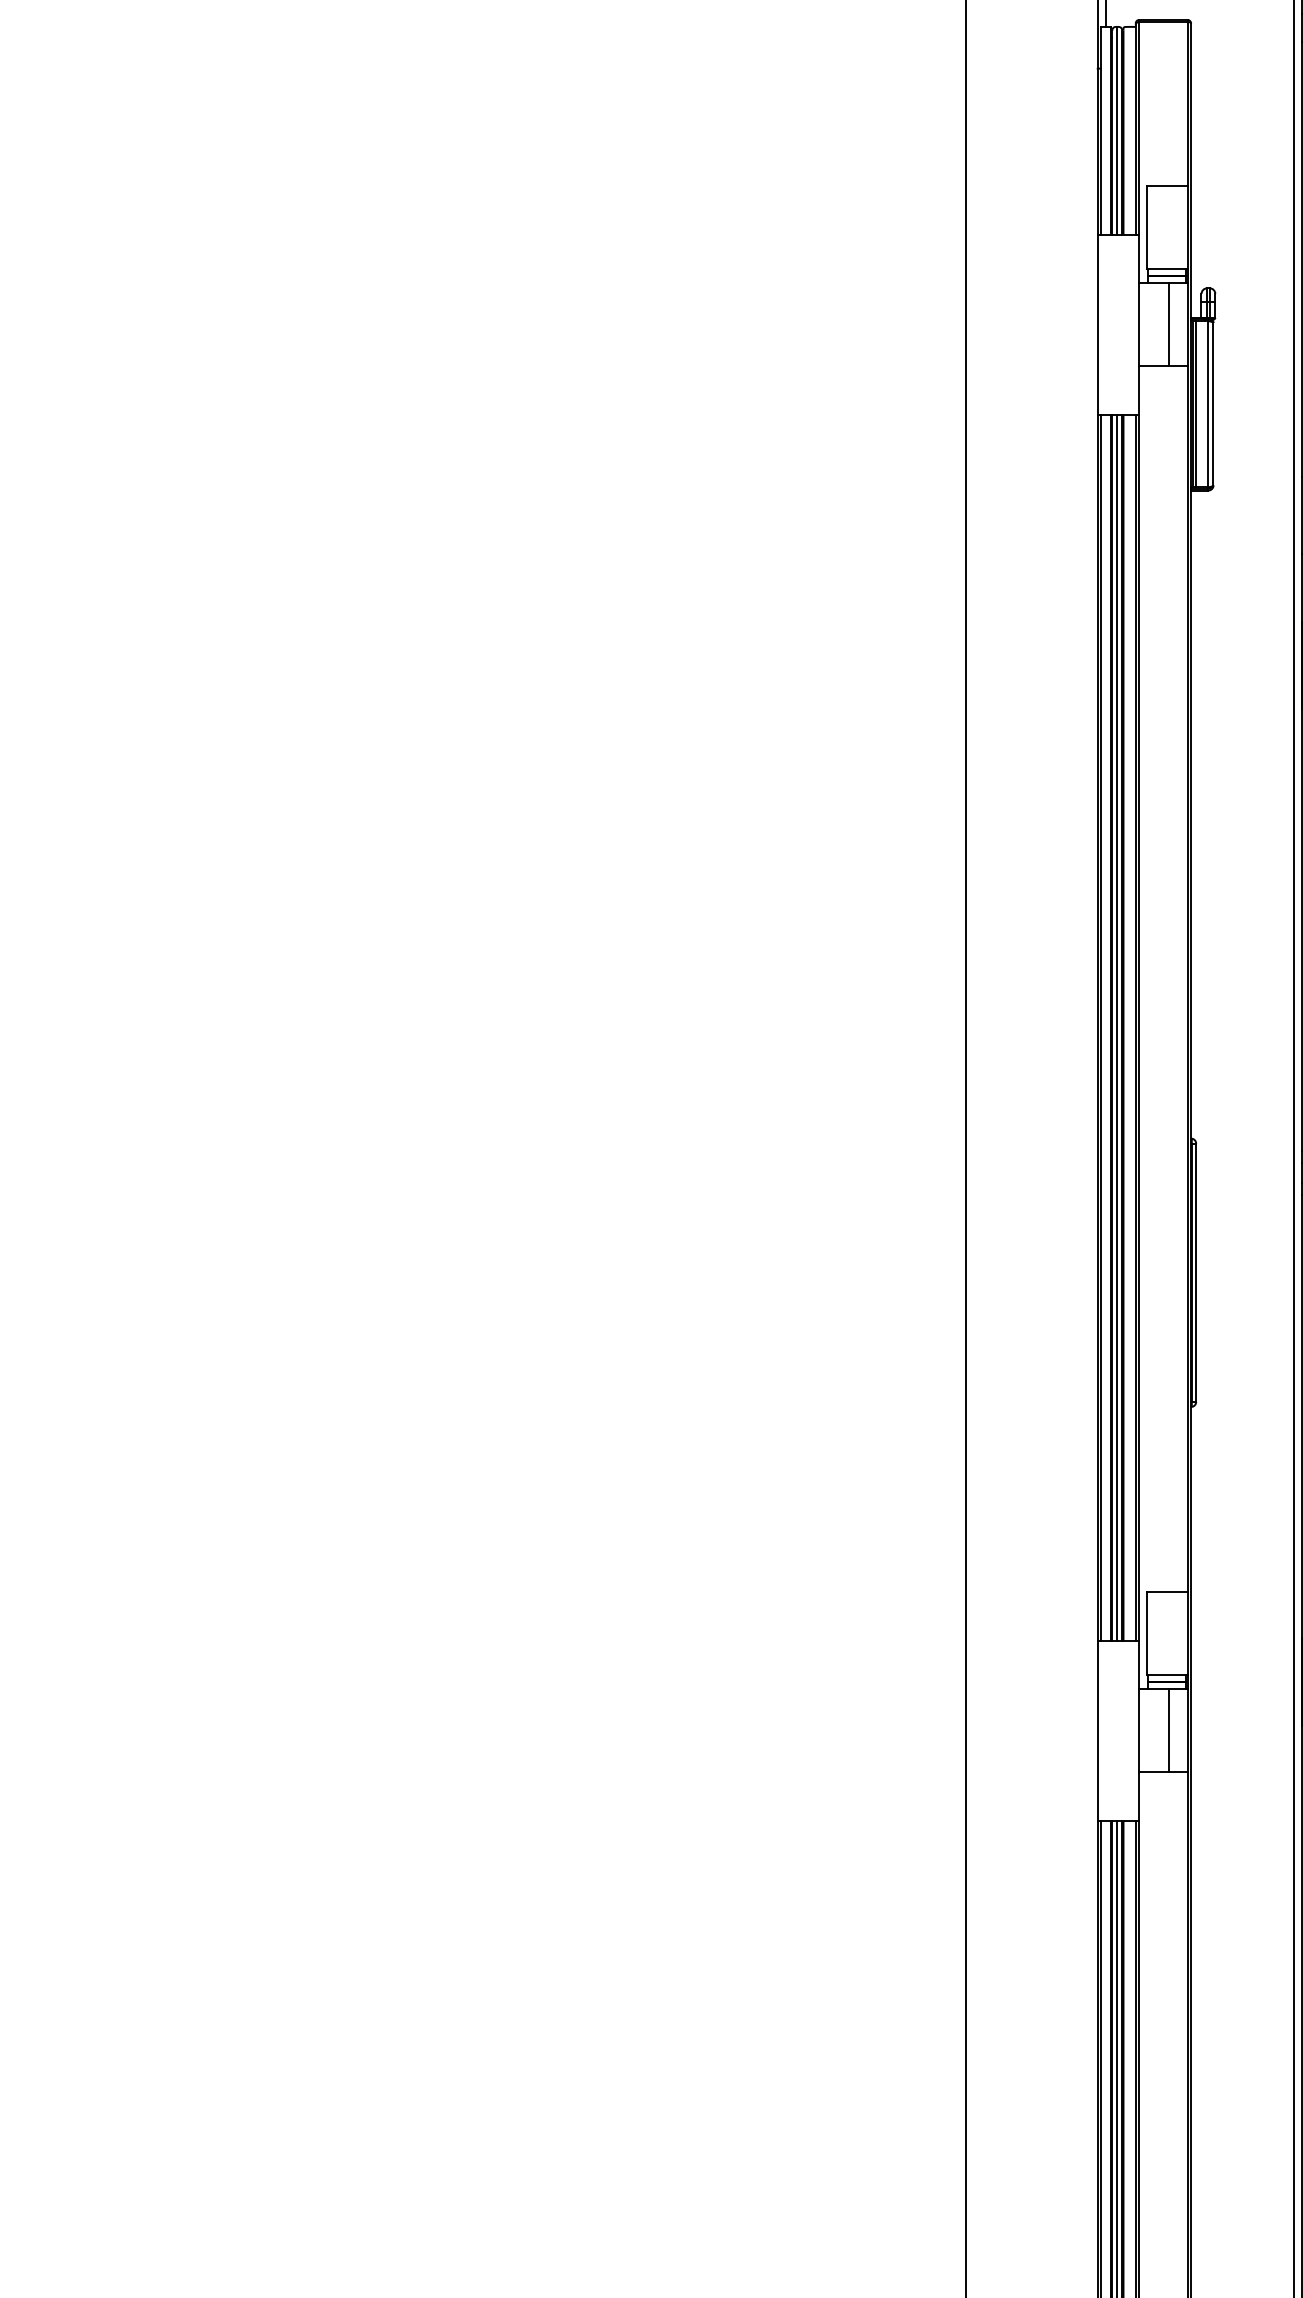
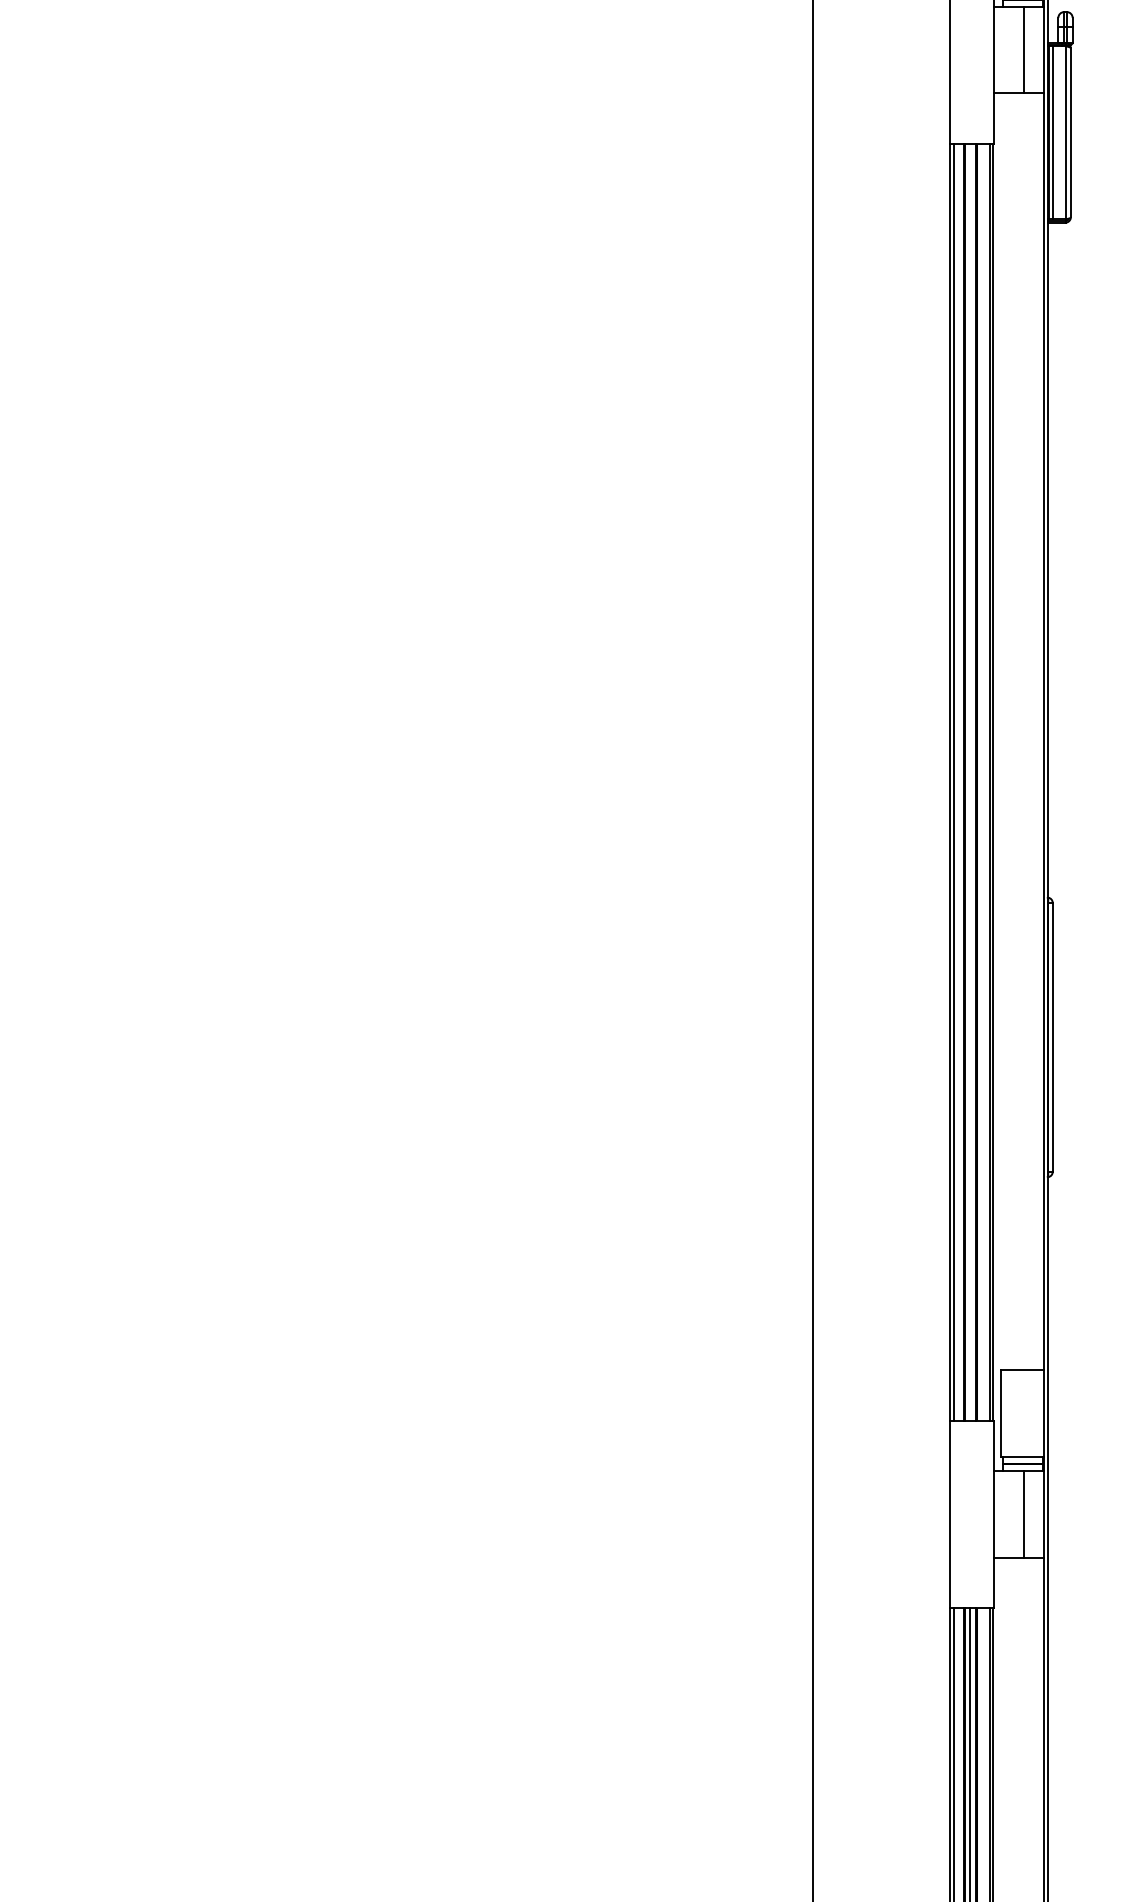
line: (1117, 1027) -> (970, 781), removed

